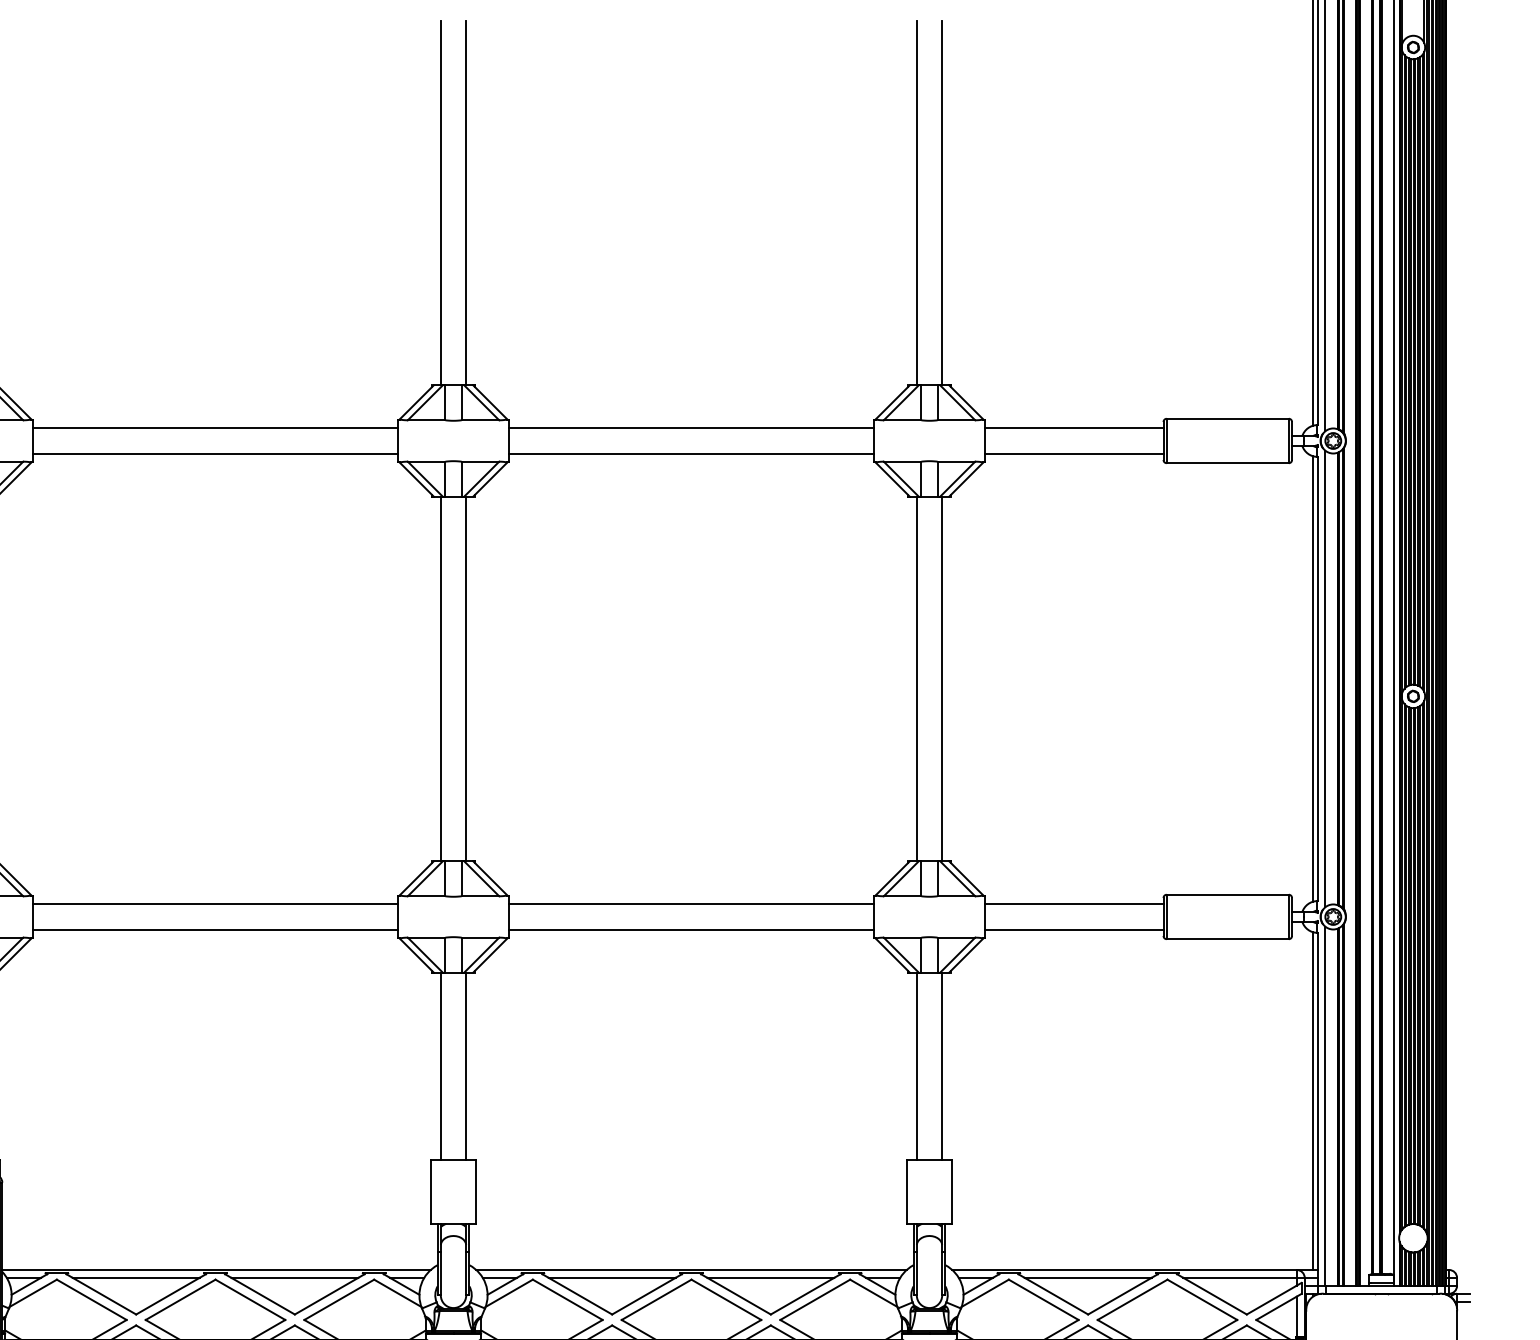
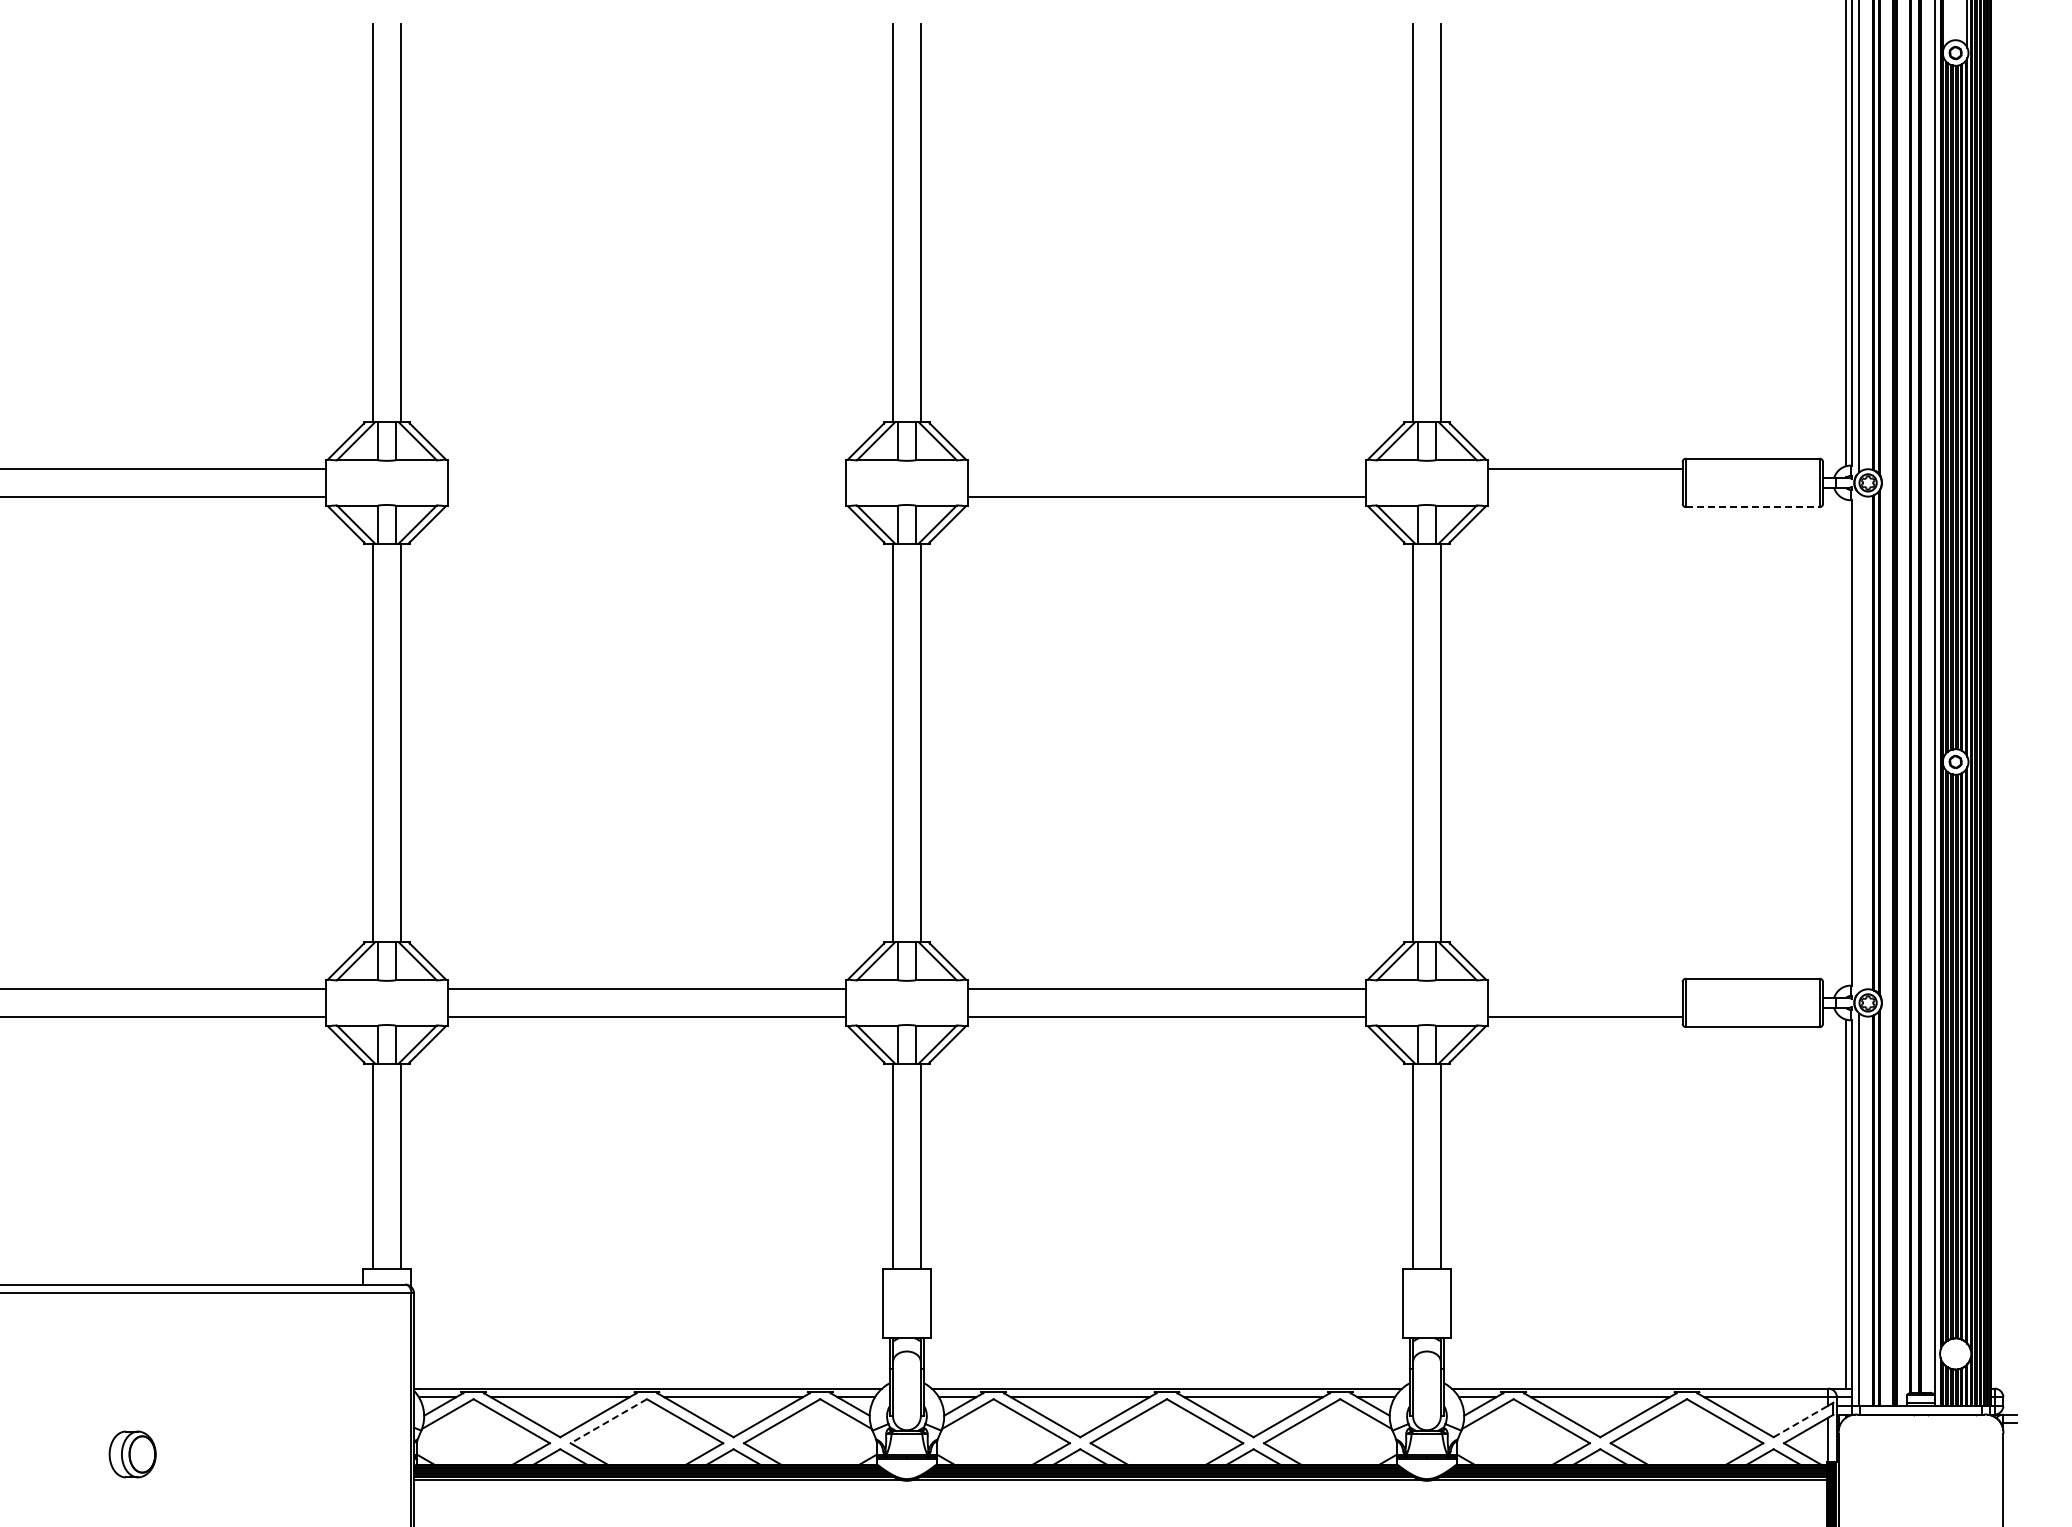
line: (215, 428) -> (646, 469), removed
line: (691, 428) -> (1166, 469), removed
line: (215, 453) -> (646, 496), removed
line: (1073, 453) -> (1584, 496), removed
line: (1227, 463) -> (1752, 507), solid -> dashed
line: (1313, 678) -> (1846, 742), removed
line: (1325, 678) -> (1859, 742), removed
line: (1073, 904) -> (1584, 989), removed
line: (180, 1300) -> (608, 1421), solid -> dashed
line: (1271, 1300) -> (1800, 1421), solid -> dashed

